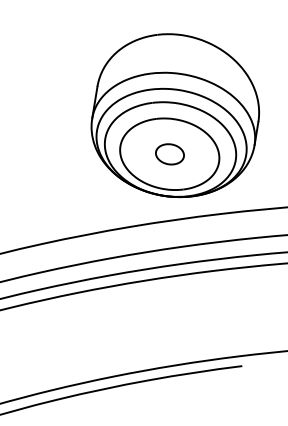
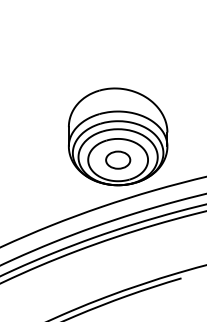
part: (170, 153) -> (118, 159), size x1.43

